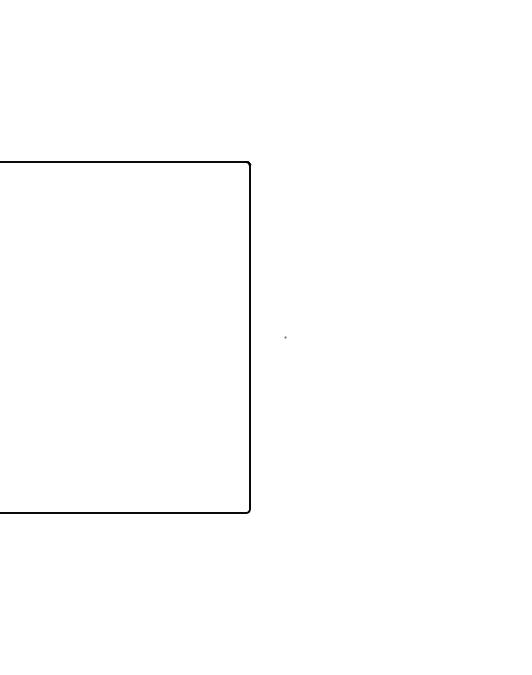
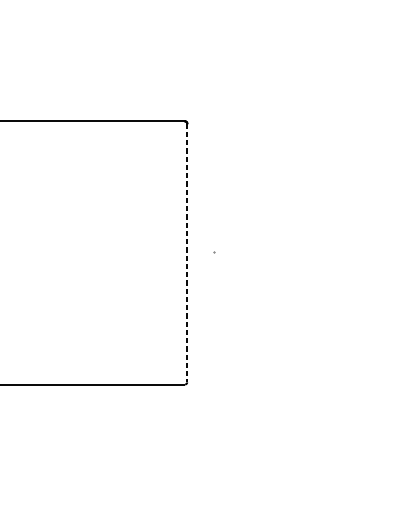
line: (249, 337) -> (187, 253), solid -> dashed

